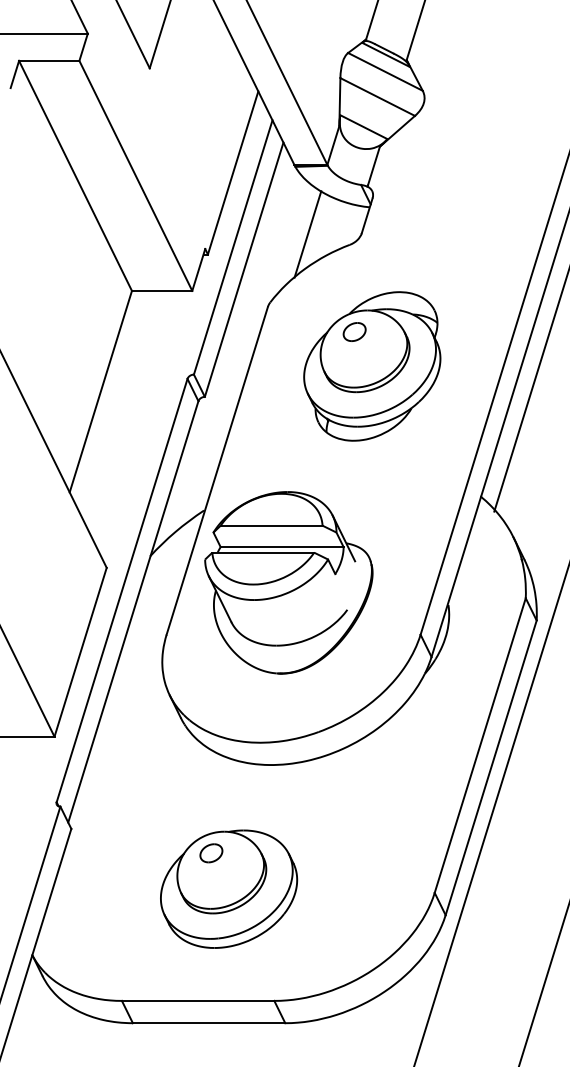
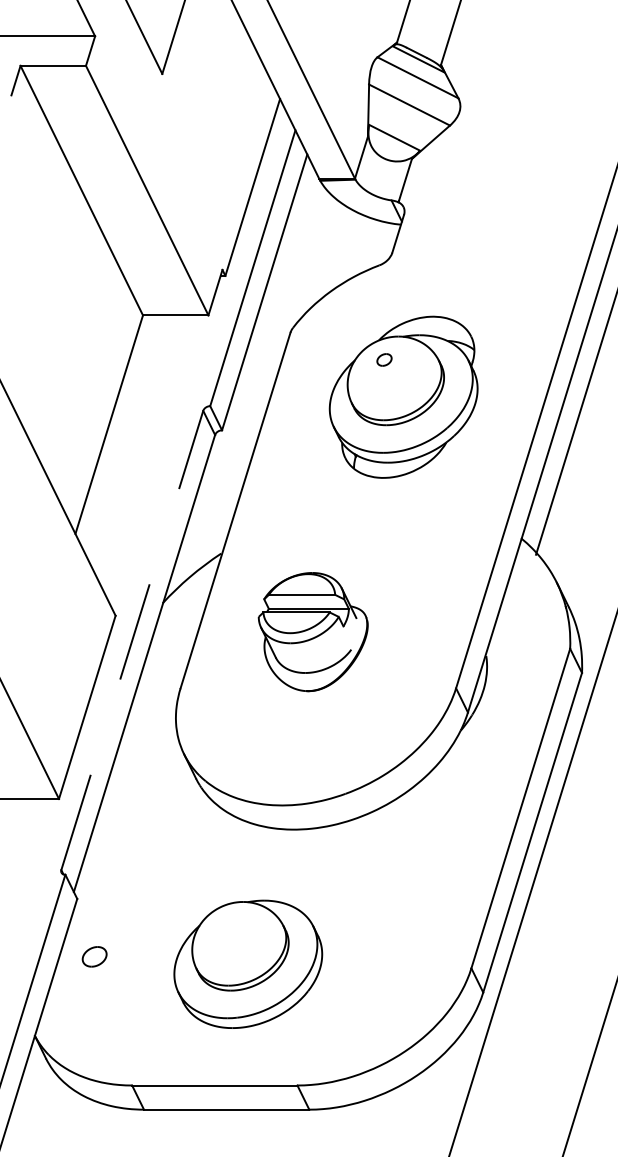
line: (307, 234) -> (333, 254), removed
part: (354, 331) -> (384, 359), size x0.6
part: (288, 582) -> (312, 631), size x0.6
line: (122, 590) -> (132, 640), solid -> dashed
part: (211, 853) -> (94, 957), moved

